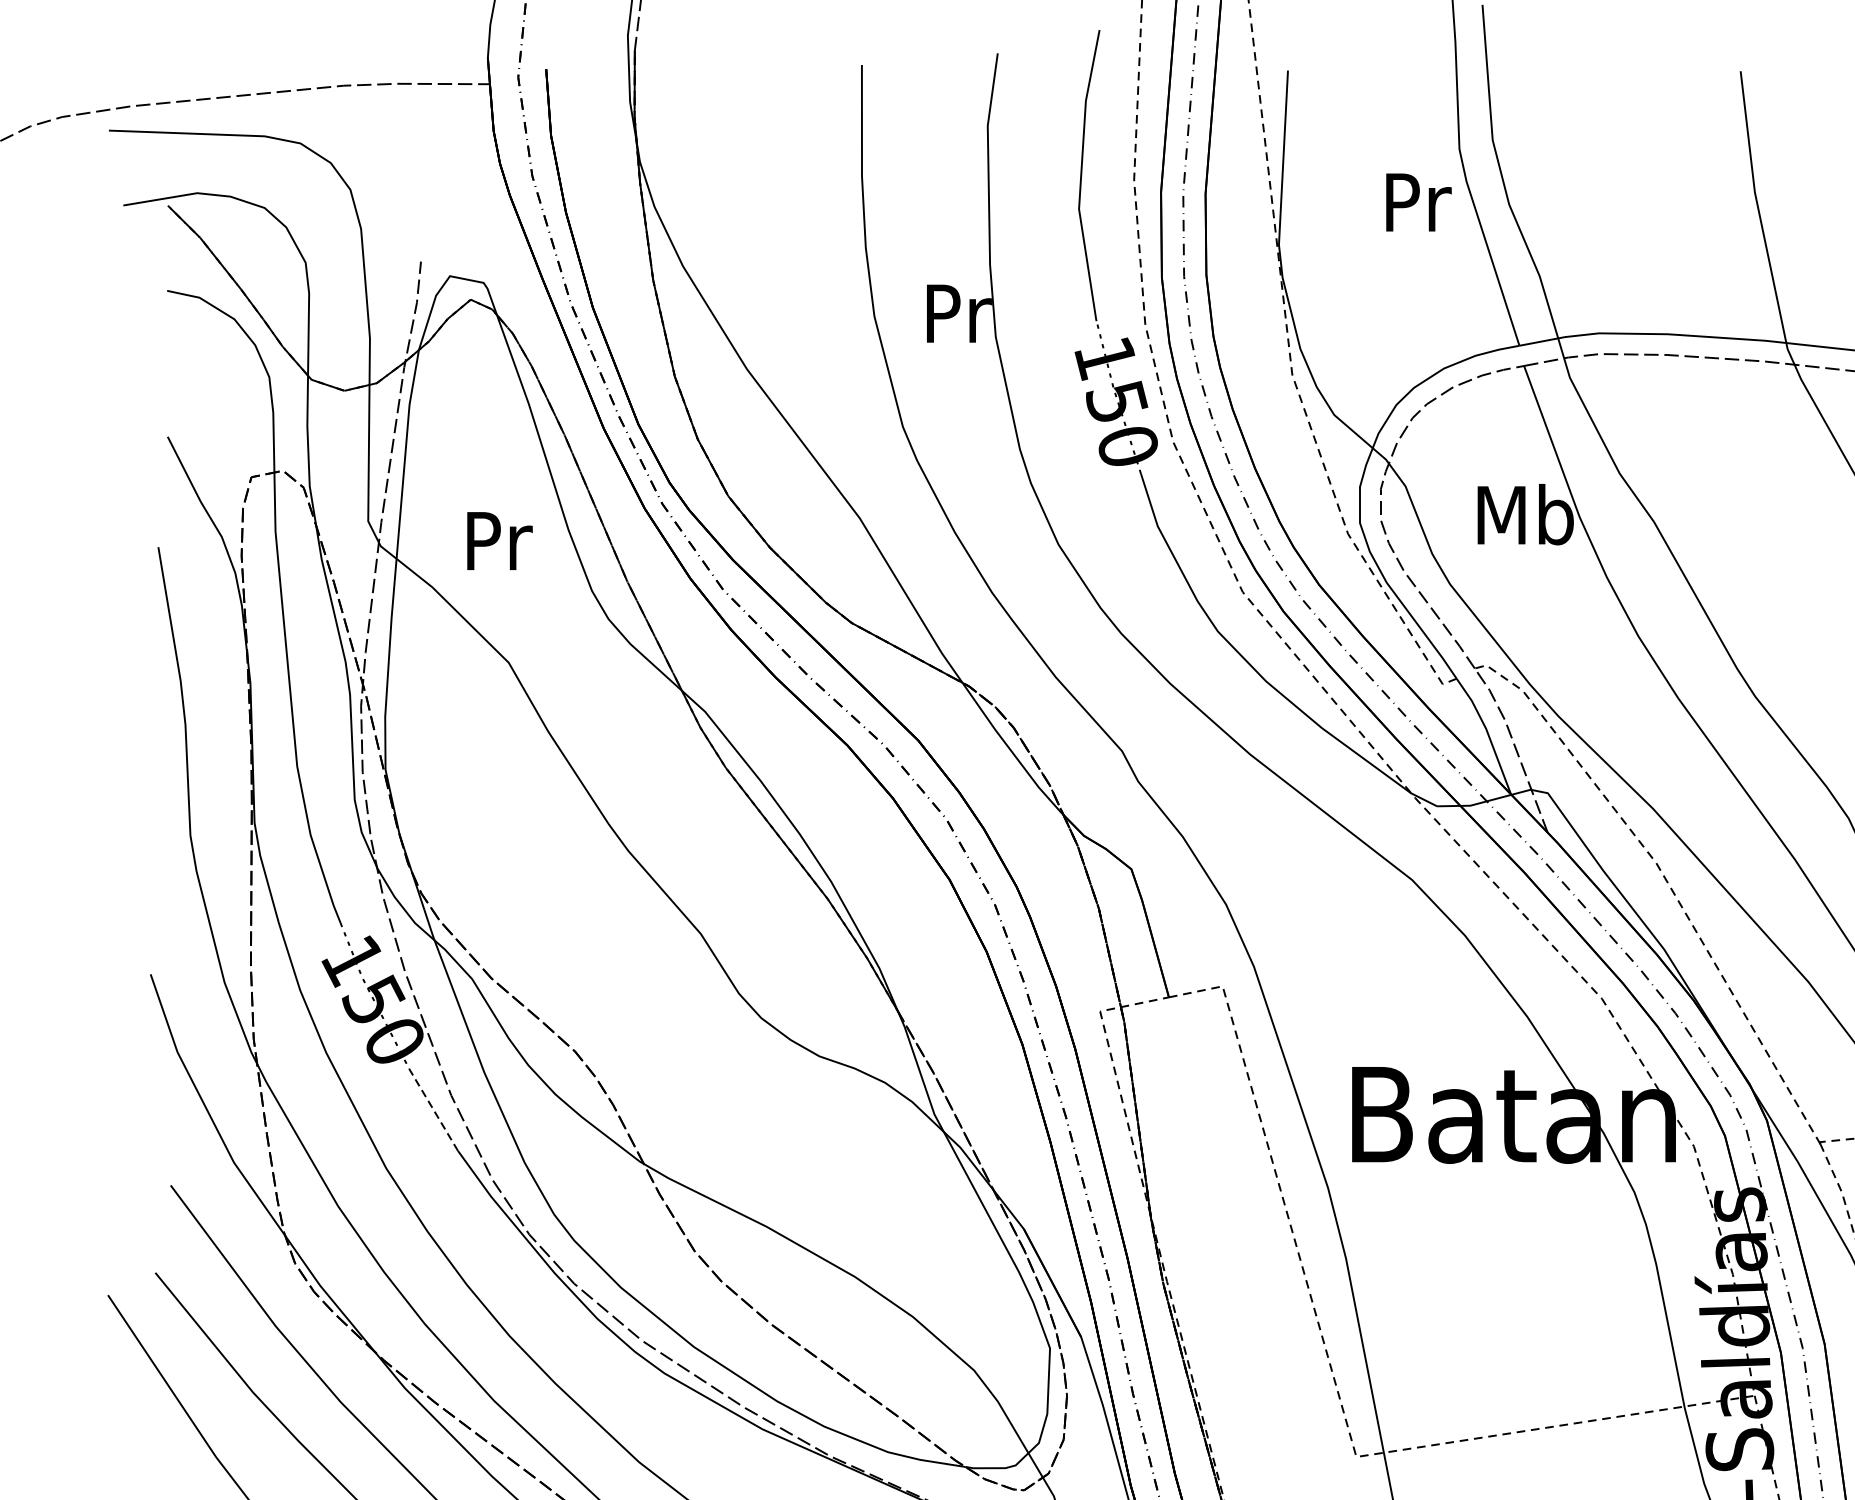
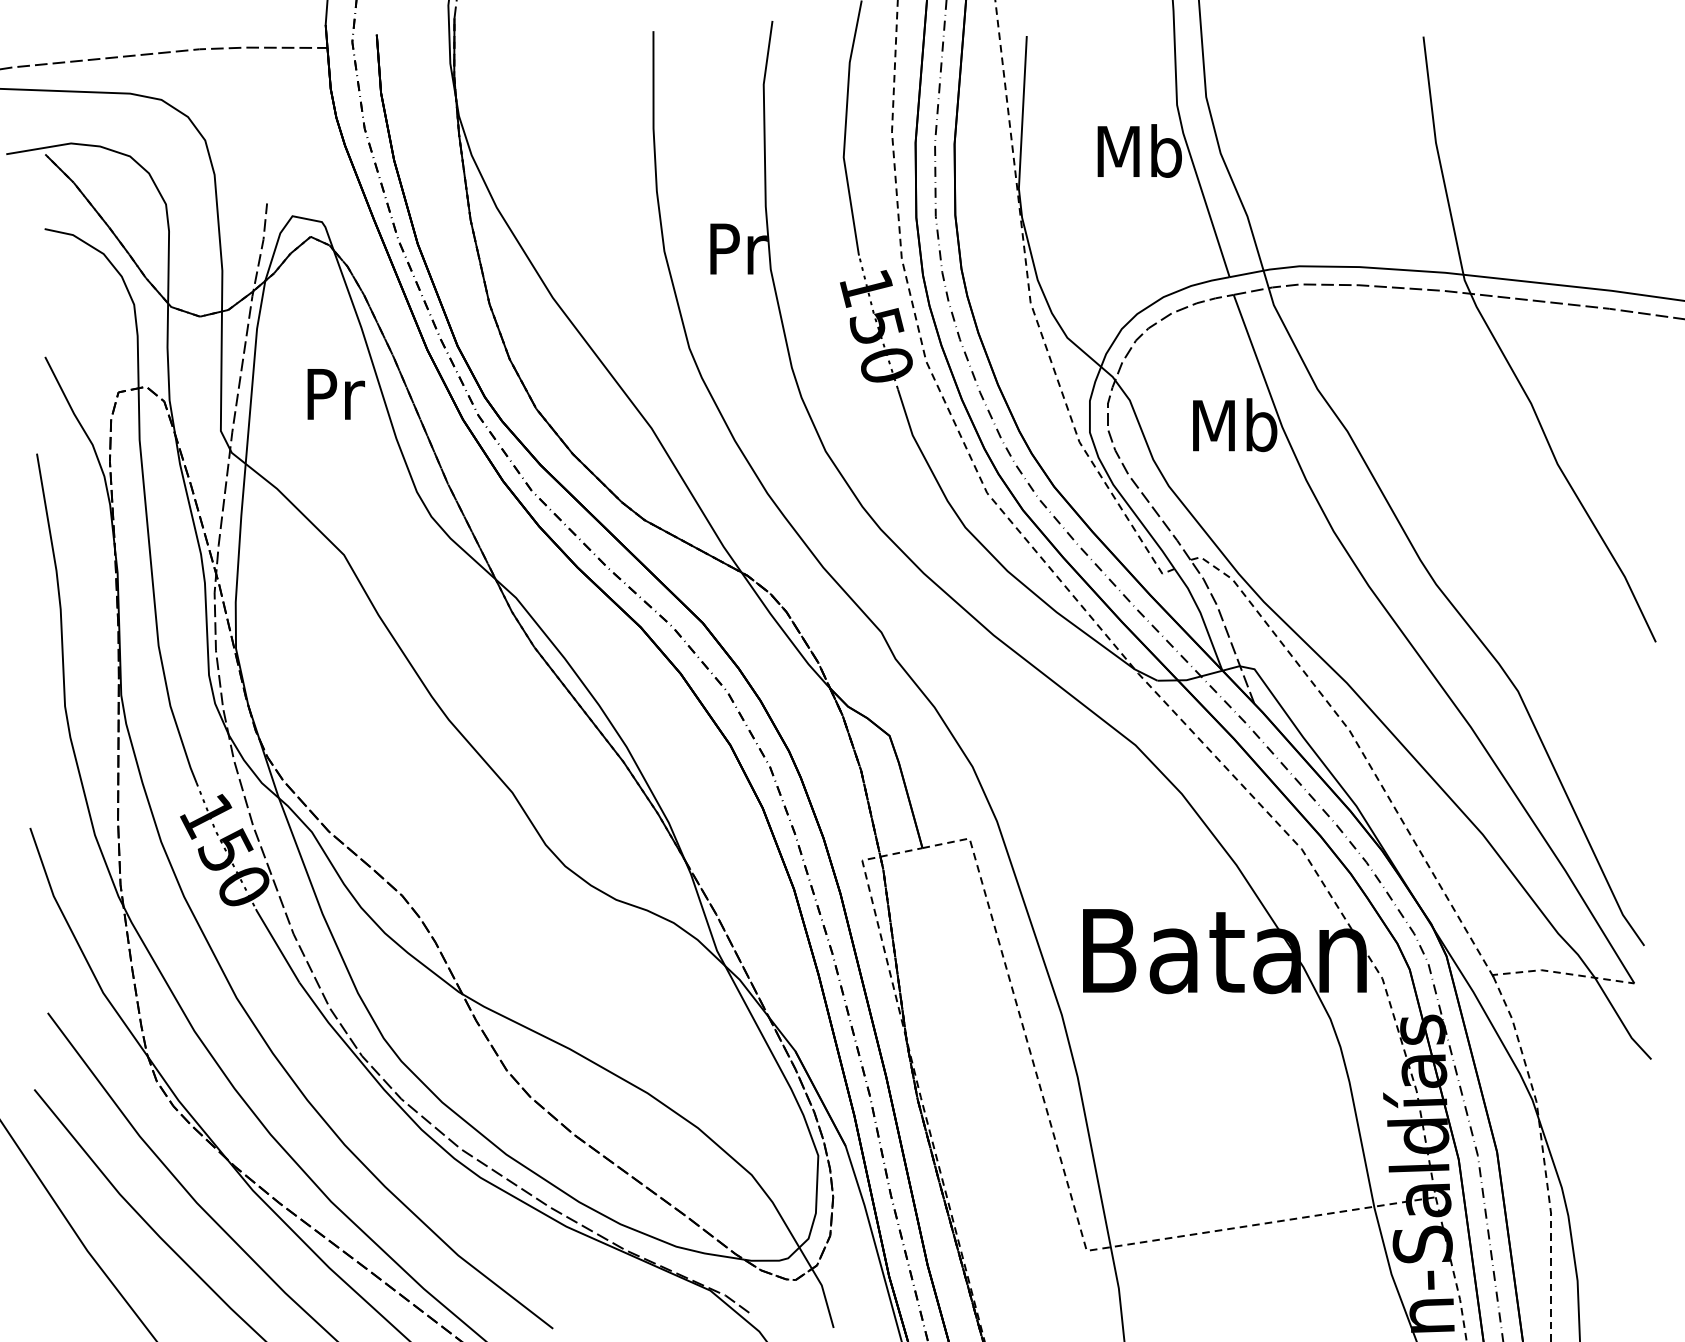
text: (1416, 201) -> (1139, 150), Pr -> Mb
text: (499, 541) -> (335, 394), moved
line: (432, 1108) -> (277, 945), dashed -> solid

